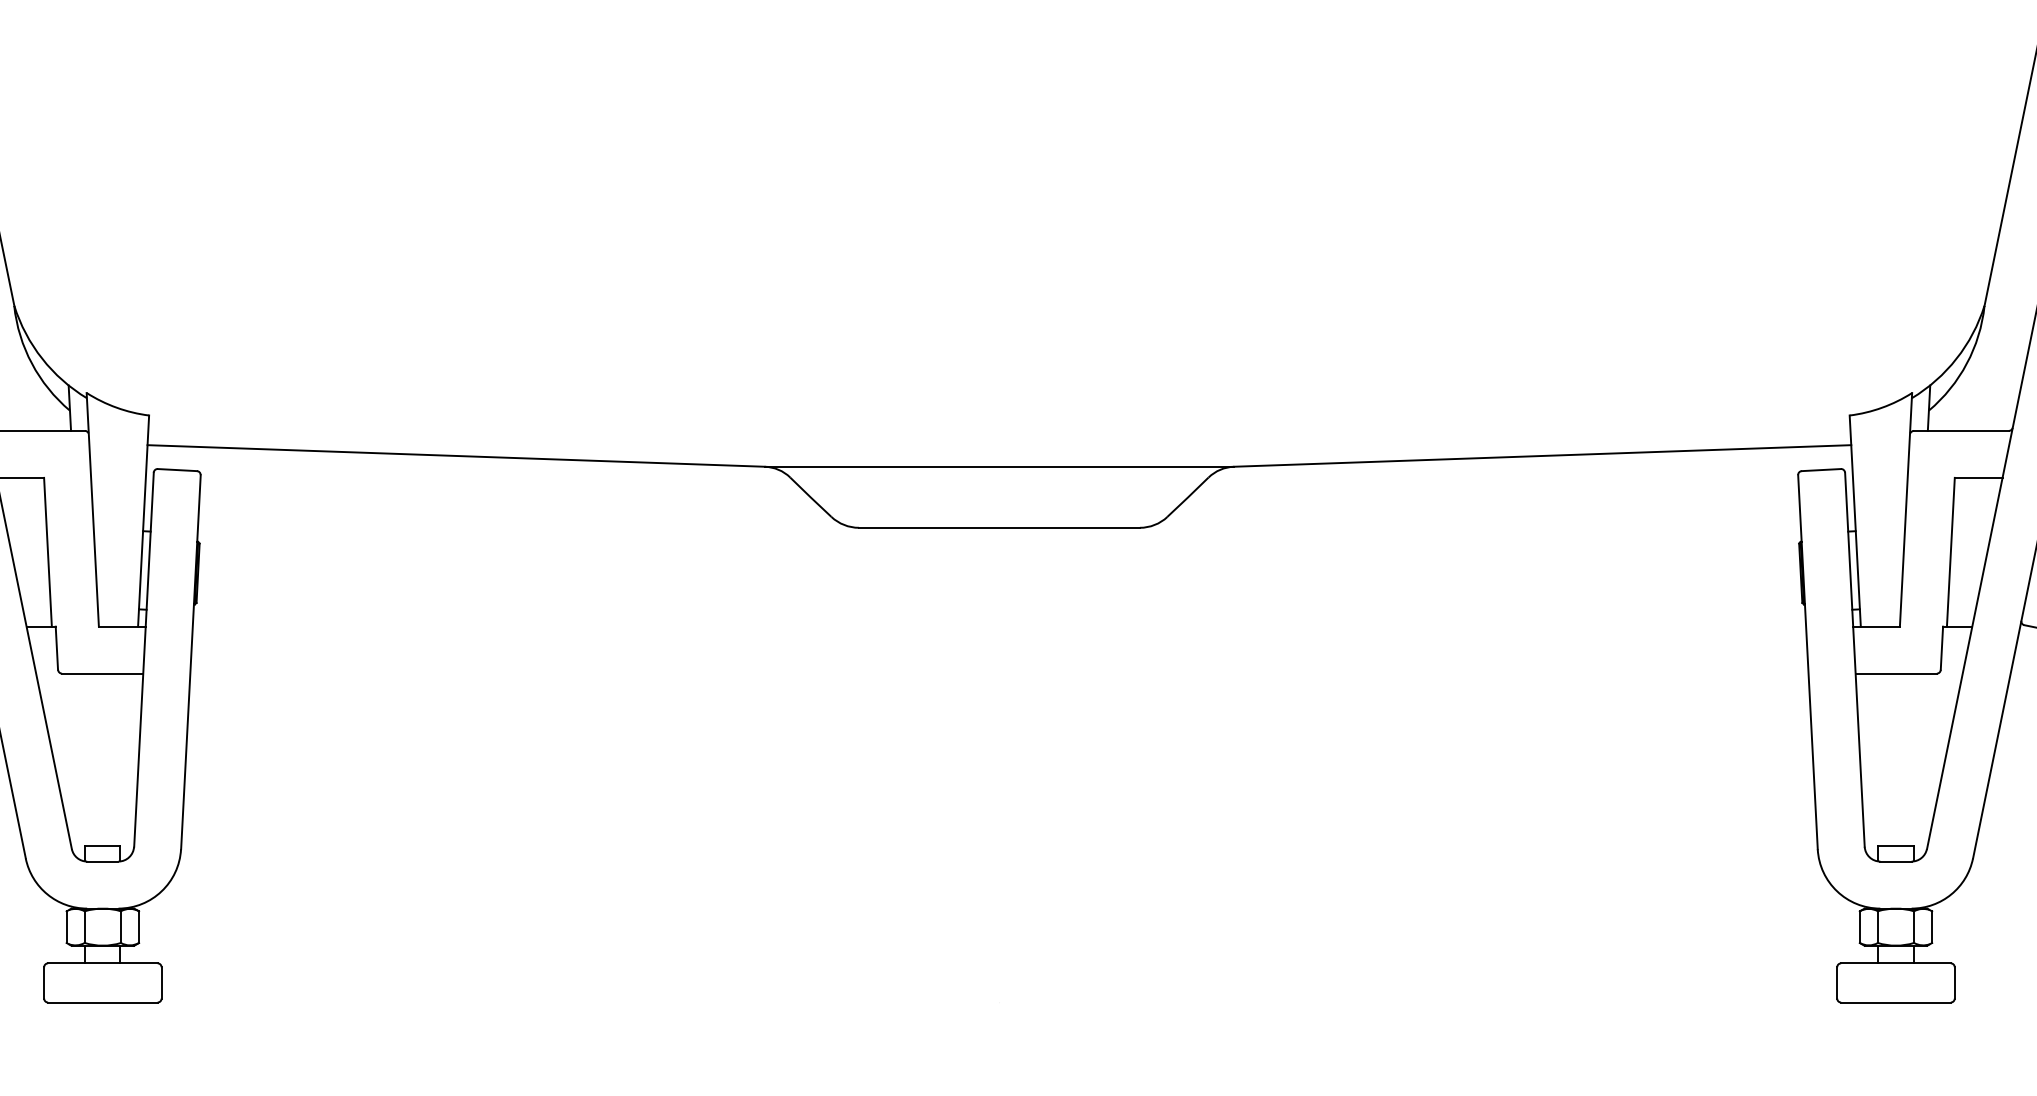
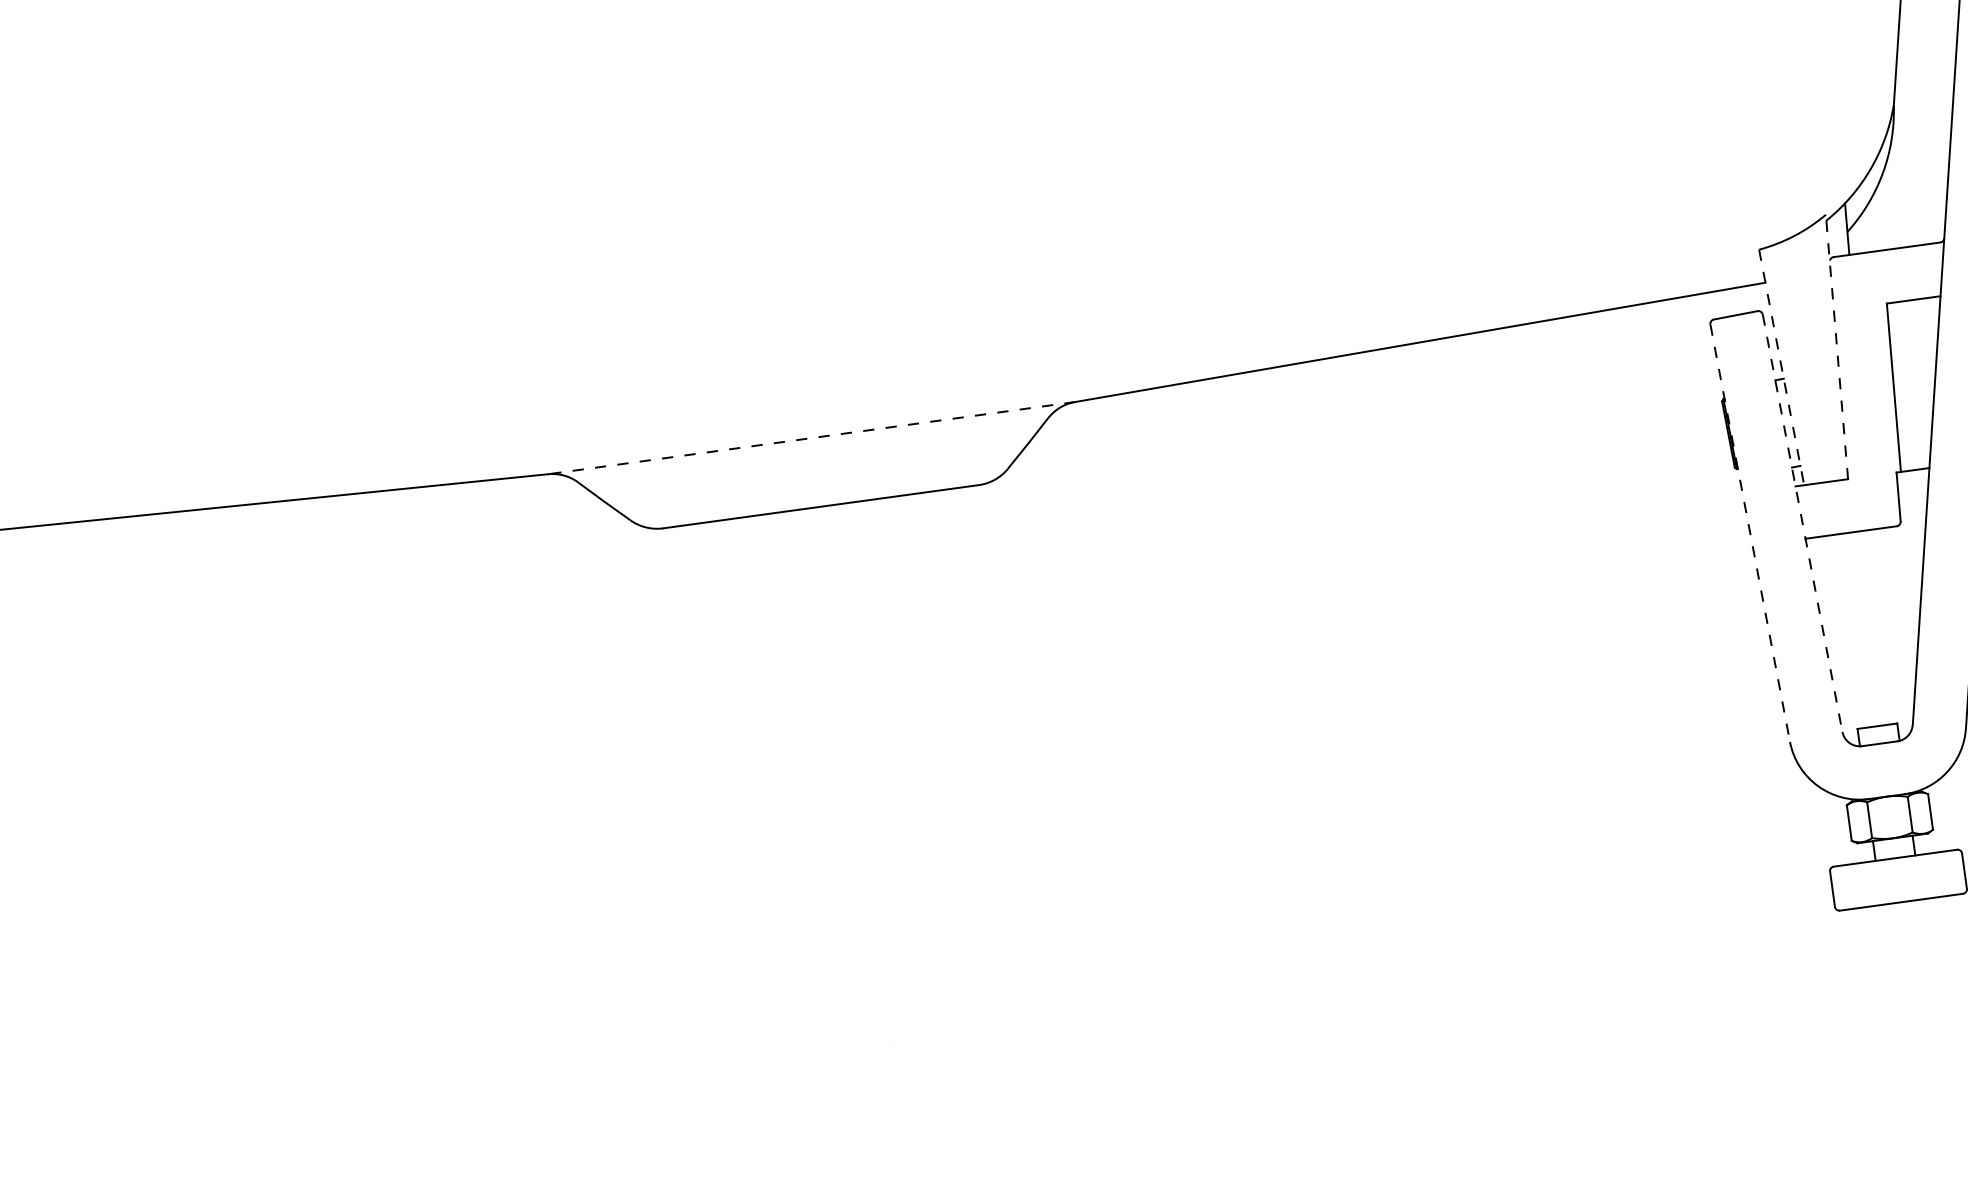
line: (999, 466) -> (811, 437), solid -> dashed
line: (1906, 509) -> (1837, 346), solid -> dashed
line: (1855, 521) -> (1781, 367), solid -> dashed
line: (1854, 660) -> (1802, 524), solid -> dashed
line: (1808, 662) -> (1750, 533), solid -> dashed

